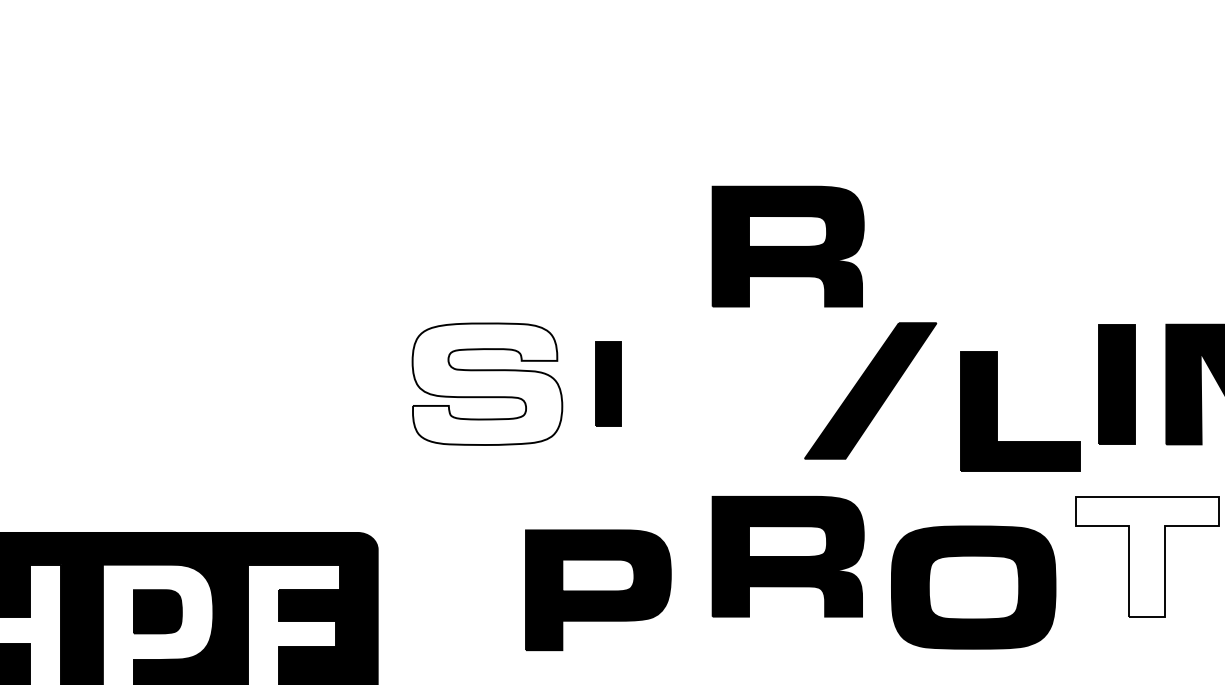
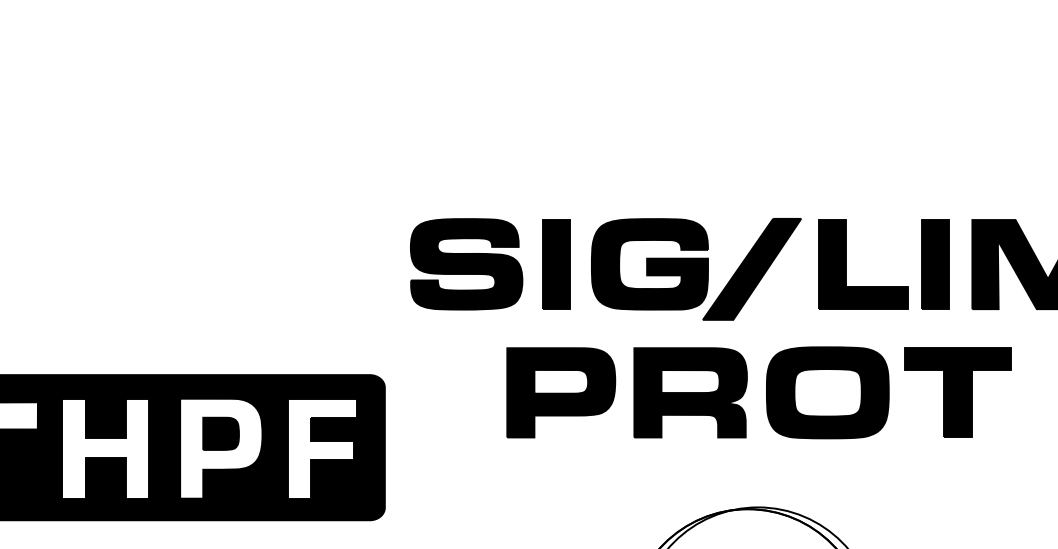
part: (787, 246) -> (690, 161), removed
fill: (487, 384) -> (466, 264), added
part: (608, 384) -> (556, 264), size x1.43
part: (732, 384) -> (649, 264), added
part: (997, 411) -> (846, 264), moved
fill: (1146, 556) -> (957, 392), added
part: (973, 587) -> (827, 392), moved
part: (598, 589) -> (561, 392), moved

